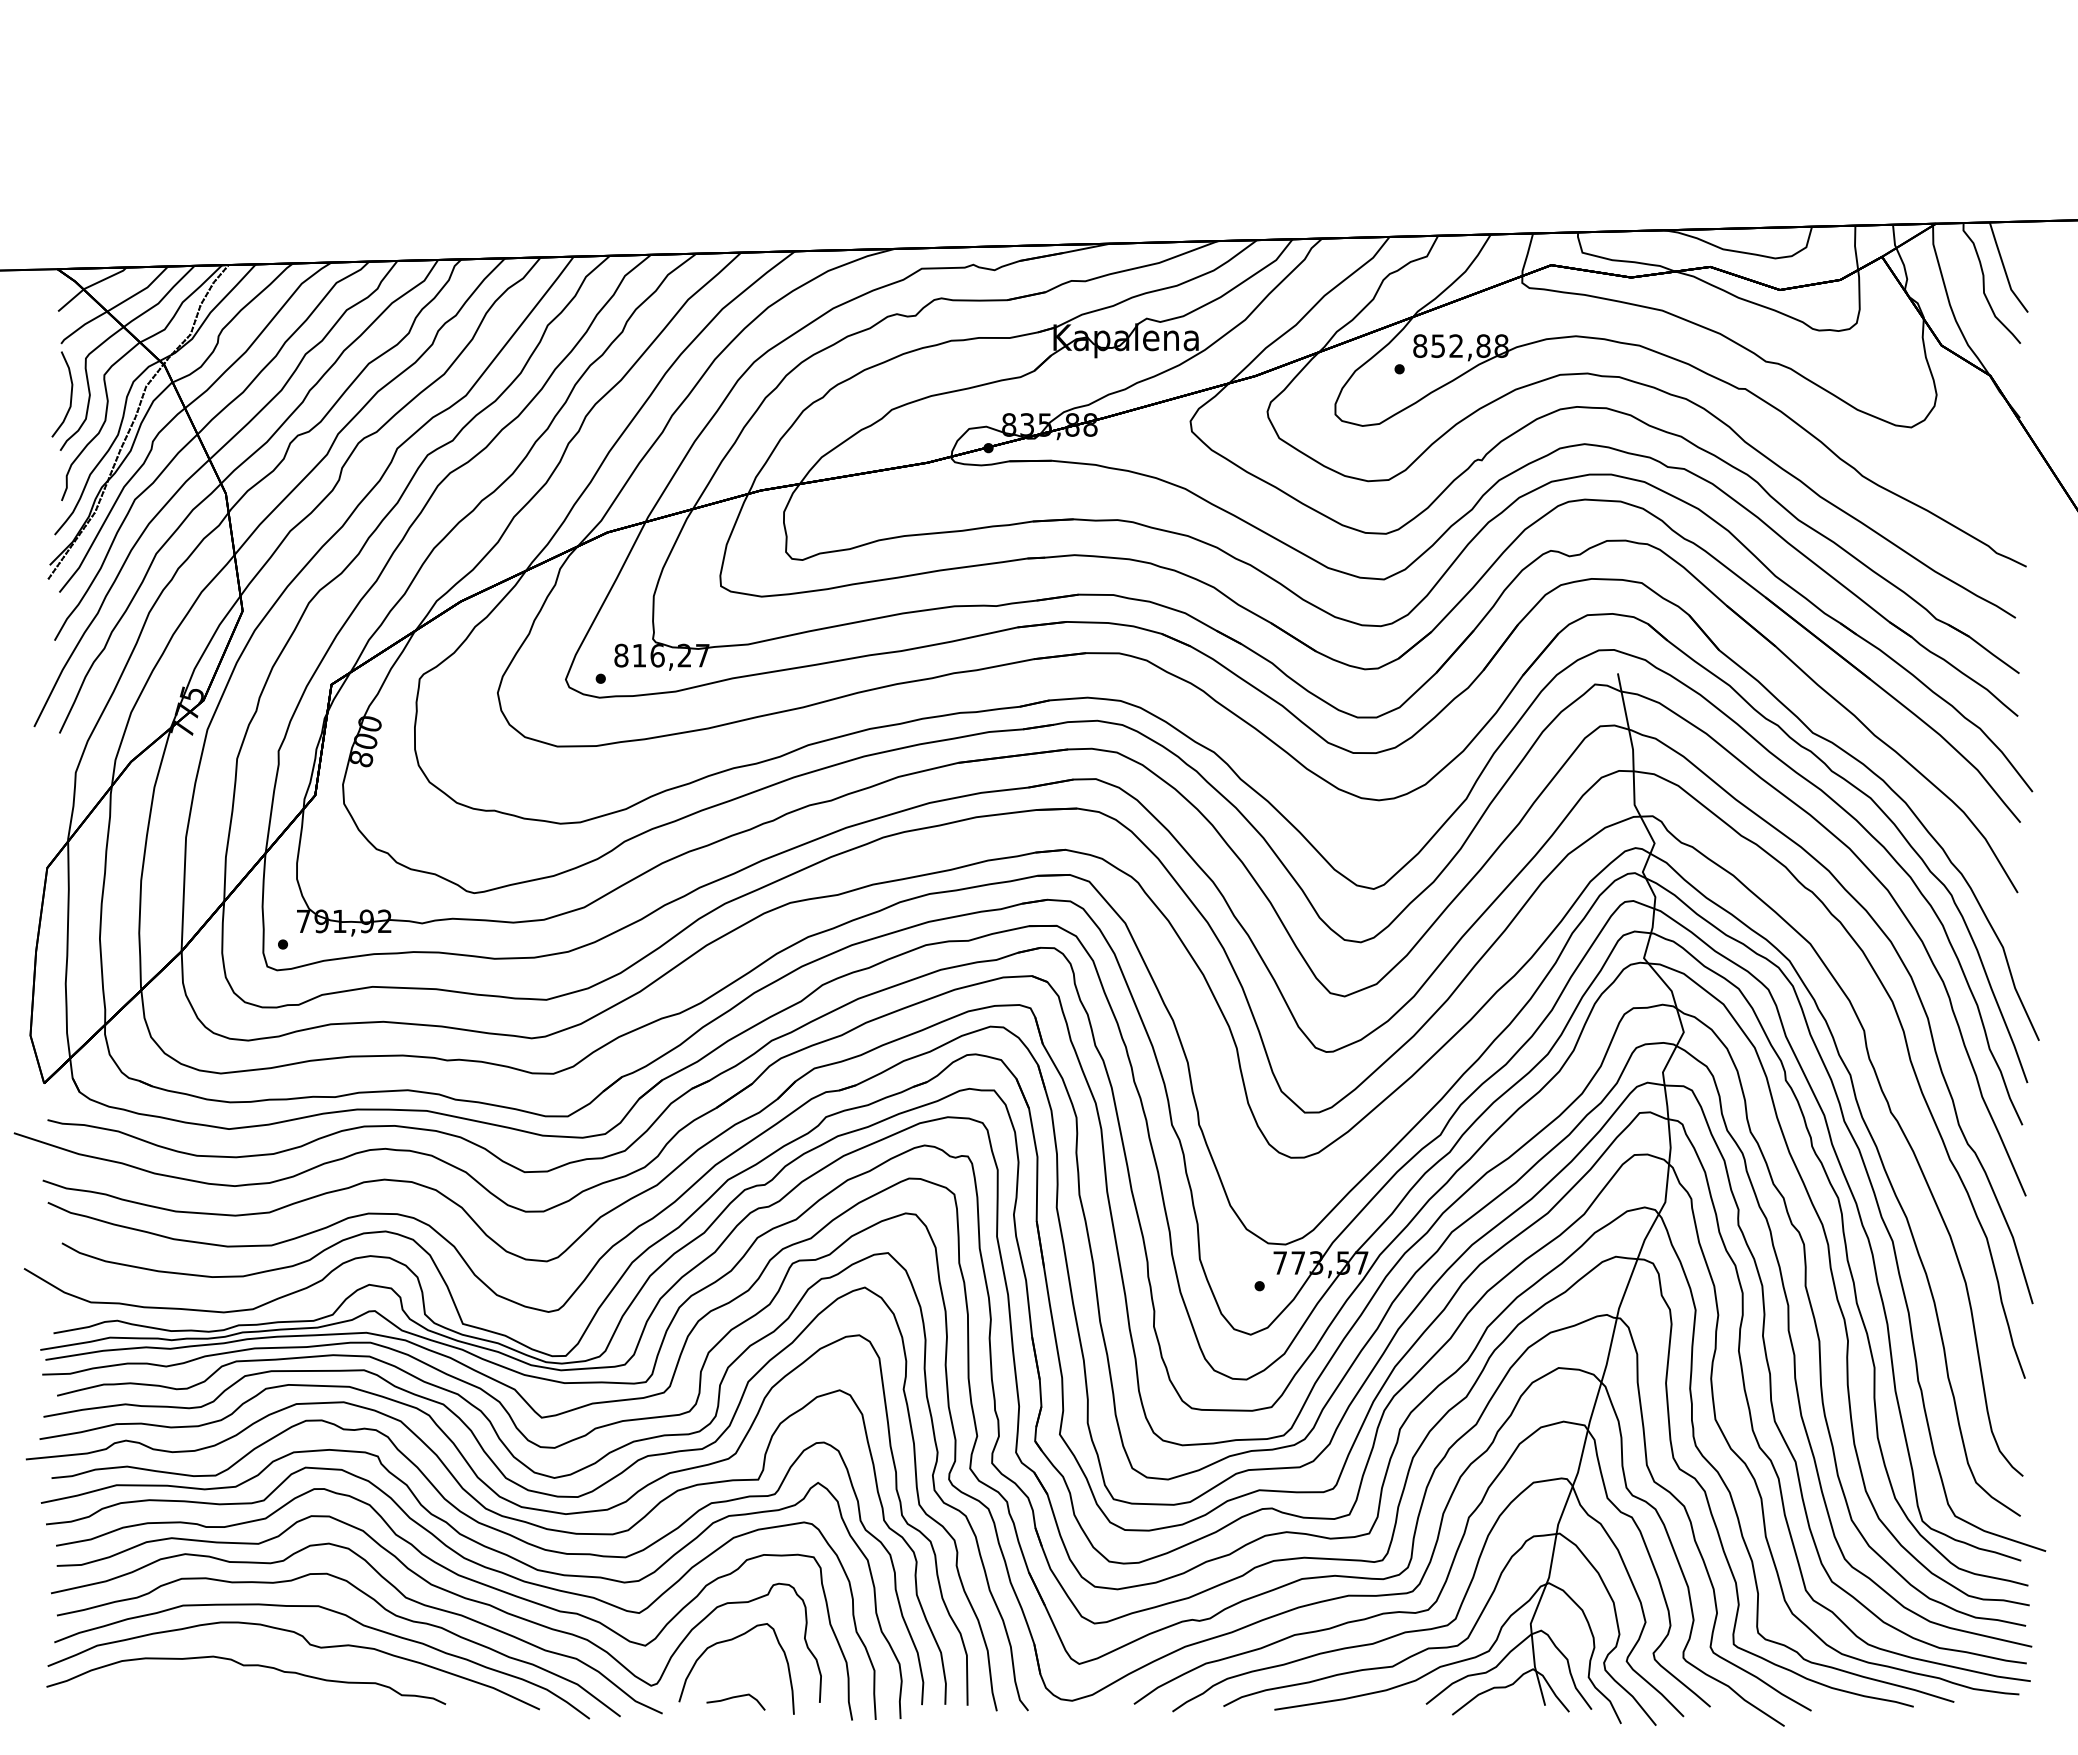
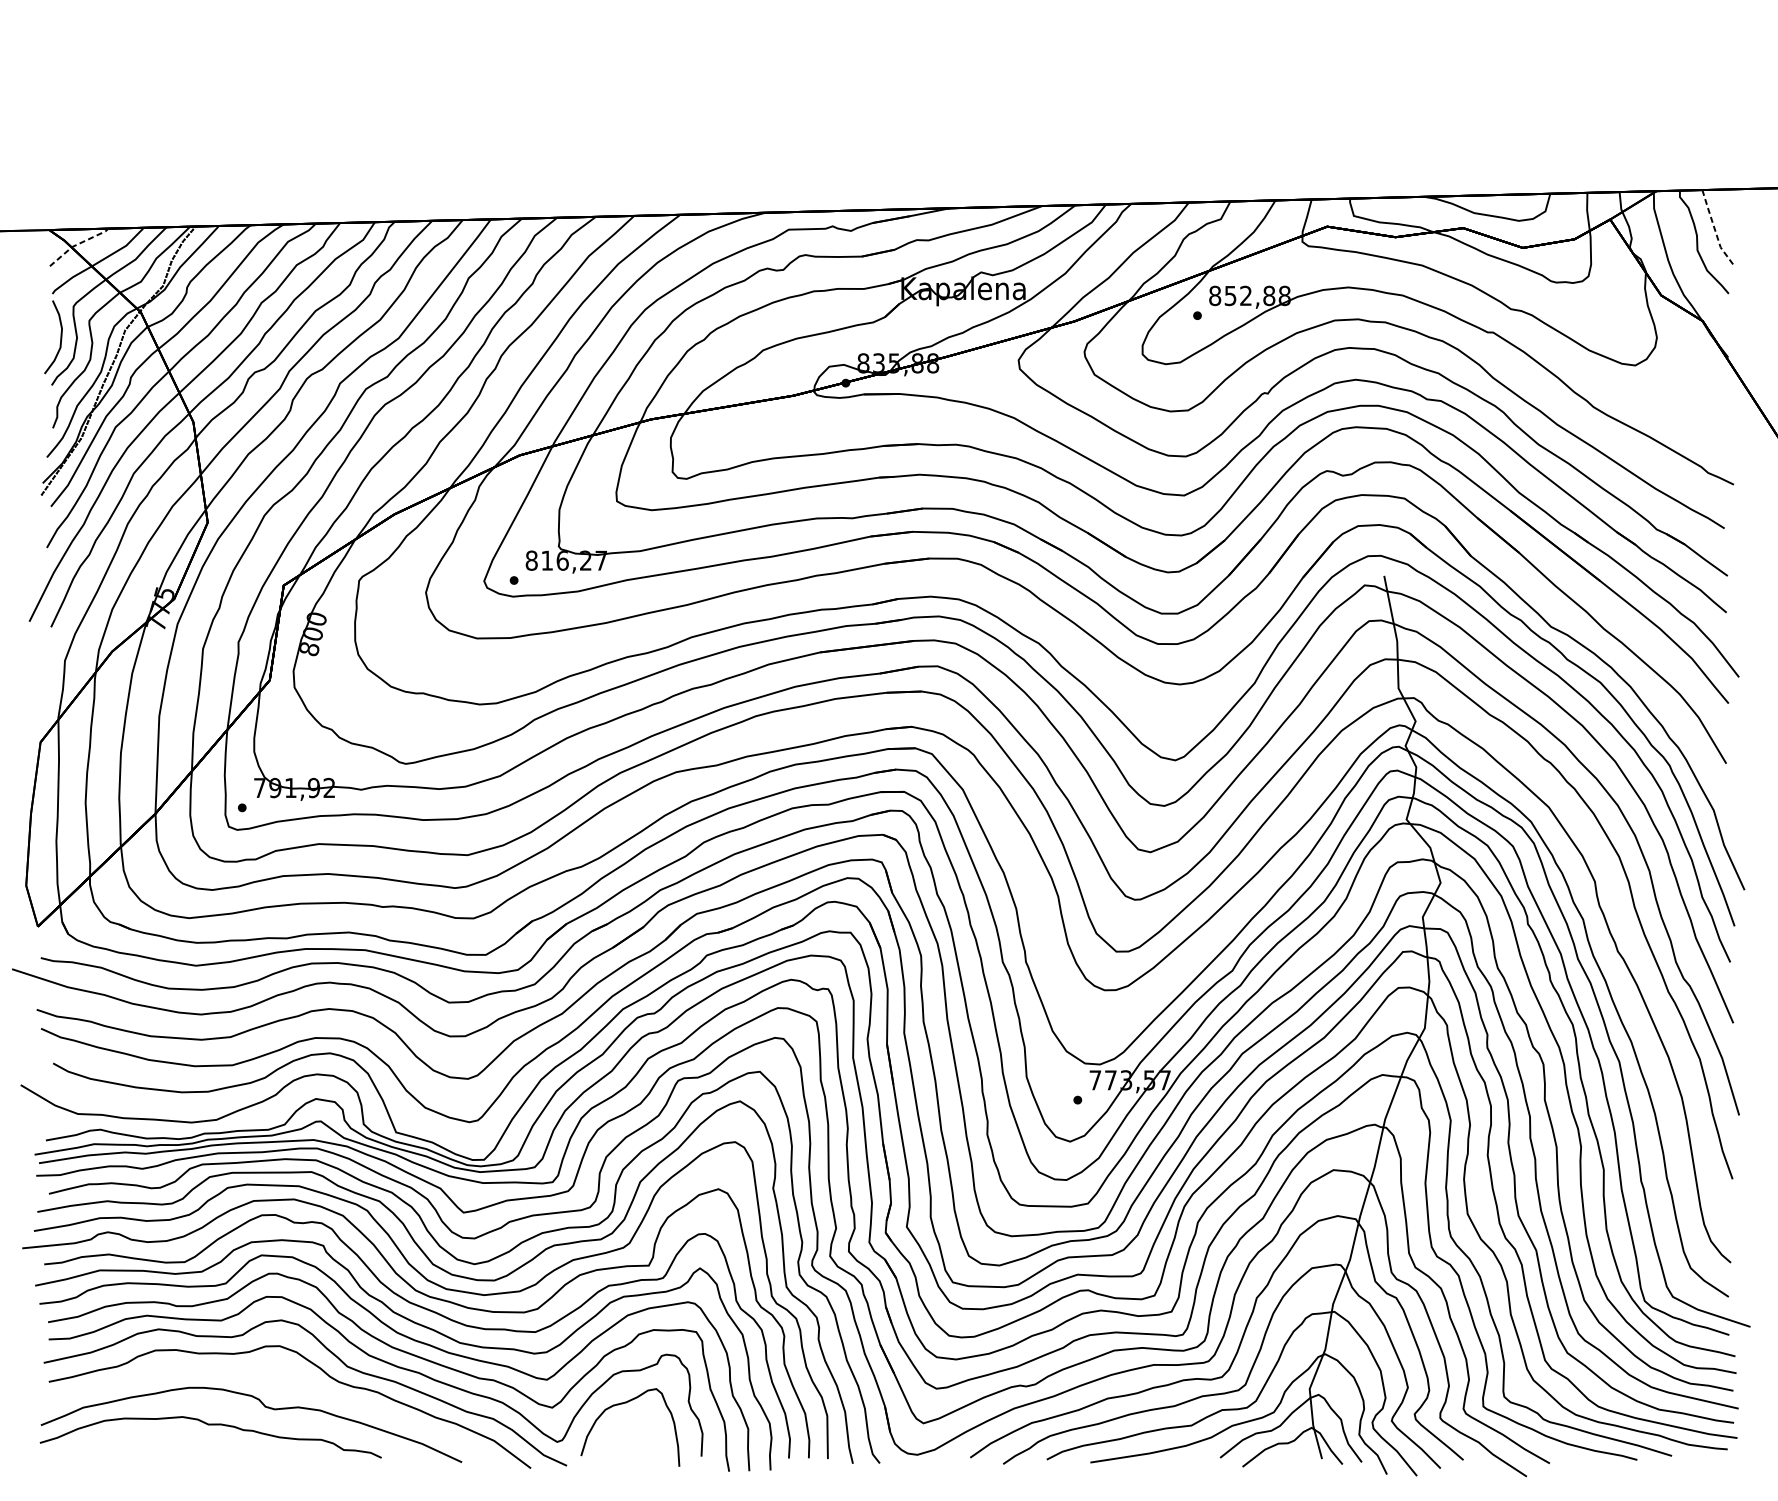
line: (2004, 269) -> (1714, 230), solid -> dashed
line: (90, 286) -> (77, 244), solid -> dashed
curve: (339, 1614) -> (290, 1381), removed
curve: (733, 1698) -> (627, 1452), removed

